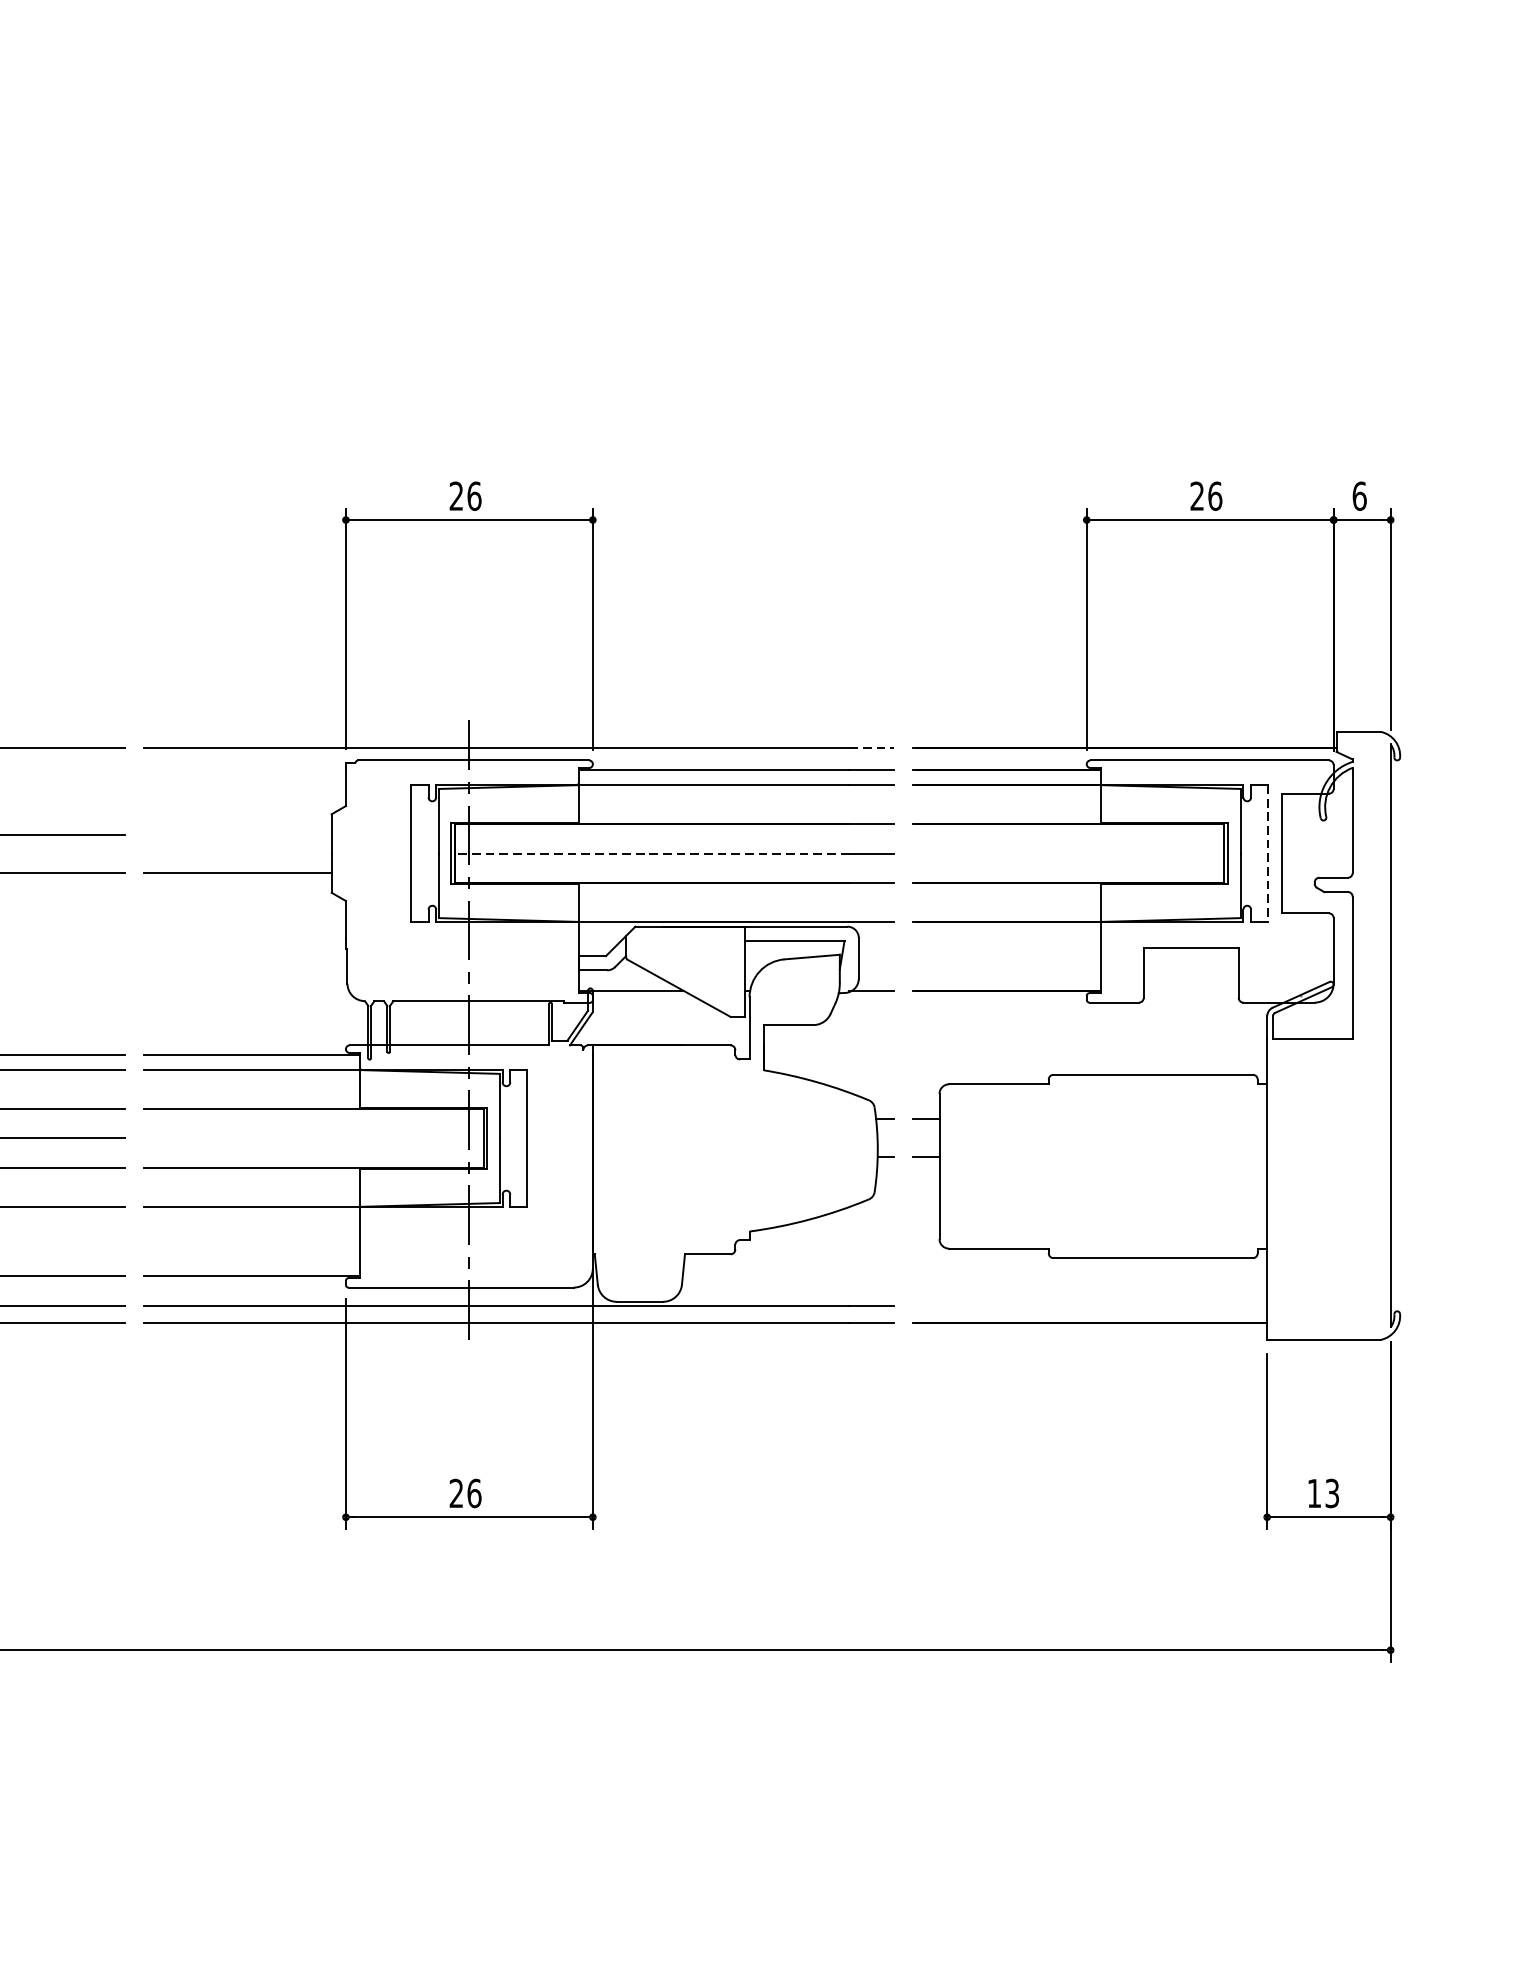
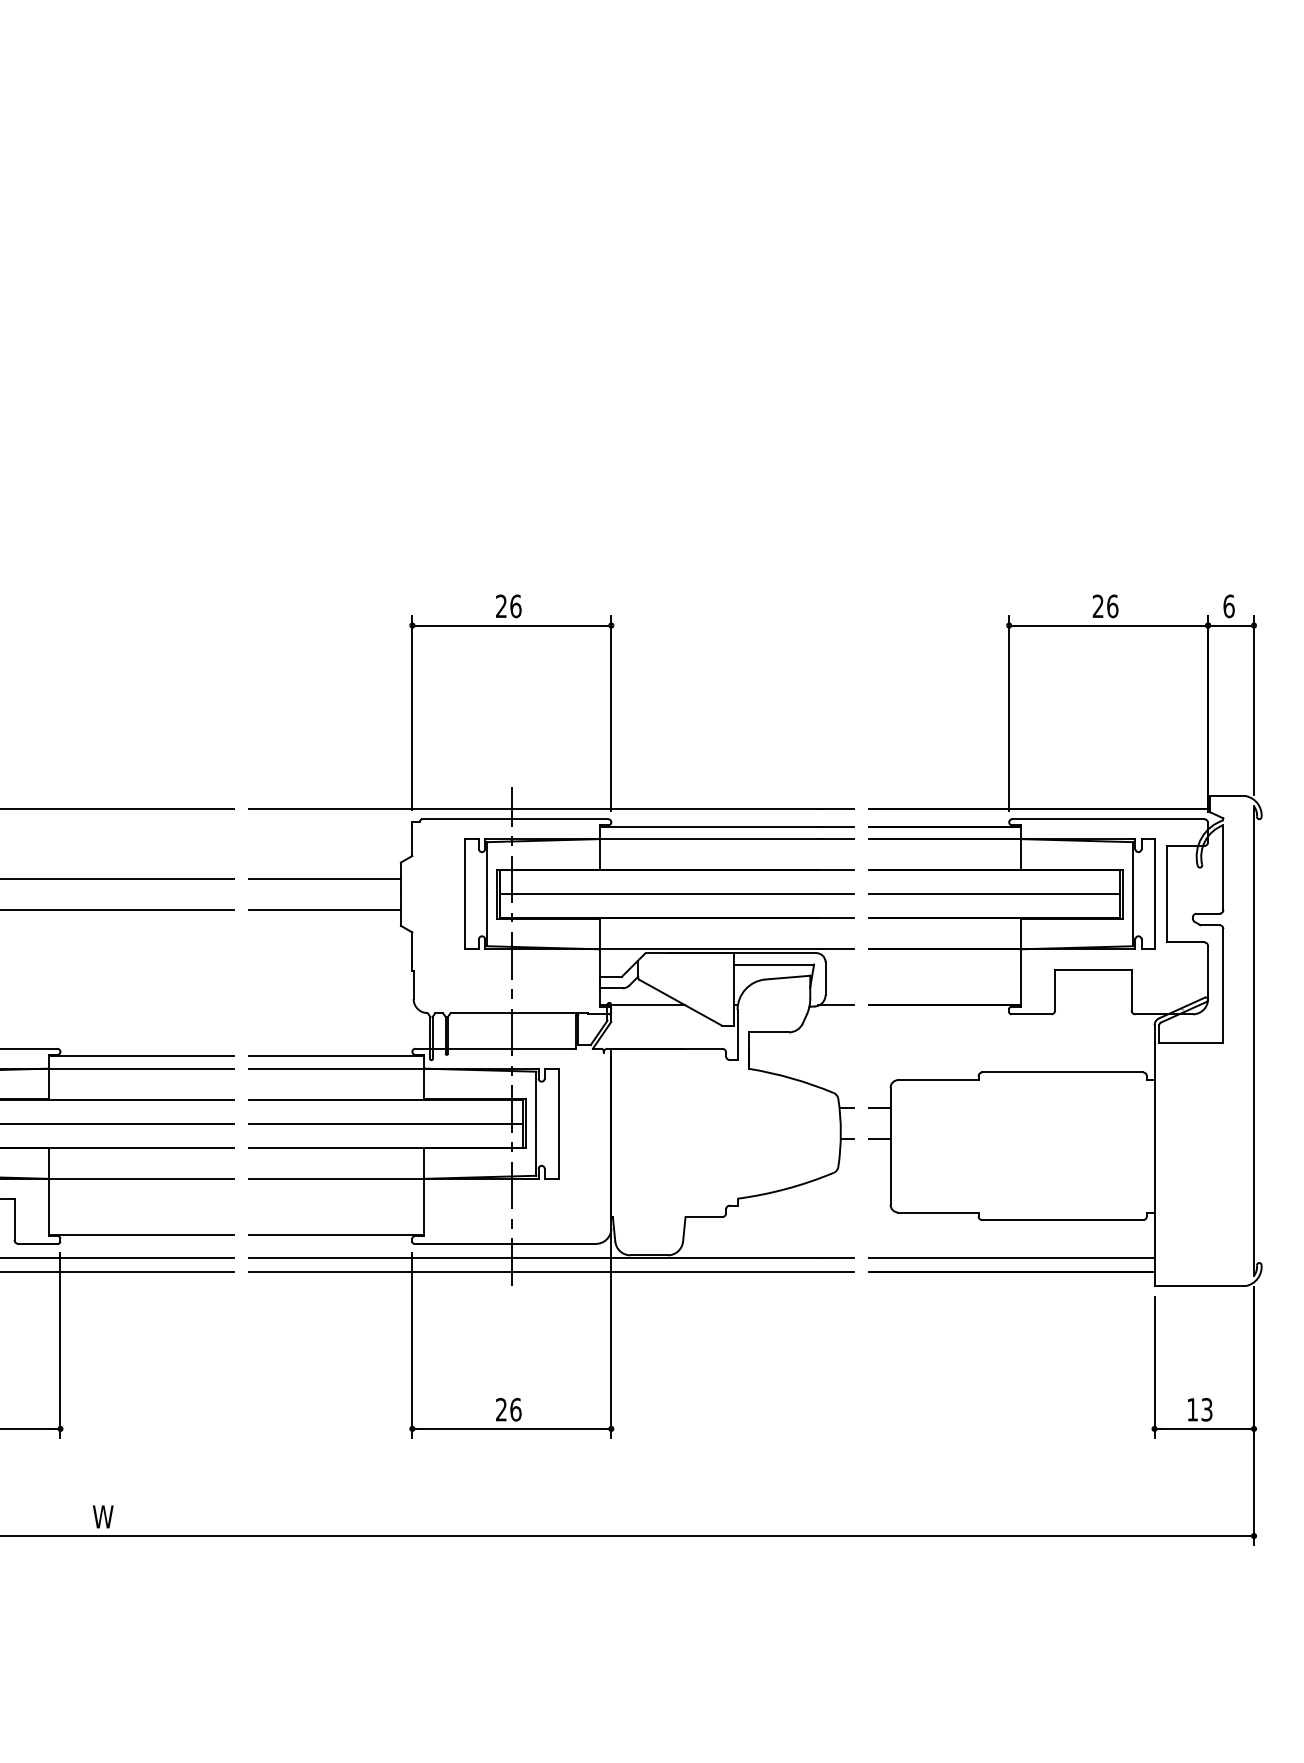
line: (871, 748) -> (835, 809), dashed -> solid
line: (236, 834) -> (324, 878), added
line: (652, 853) -> (659, 894), dashed -> solid
line: (1068, 853) -> (994, 894), added
line: (1268, 853) -> (1155, 894), dashed -> solid
line: (313, 1138) -> (386, 1123), added
line: (1089, 1305) -> (1011, 1258), added

